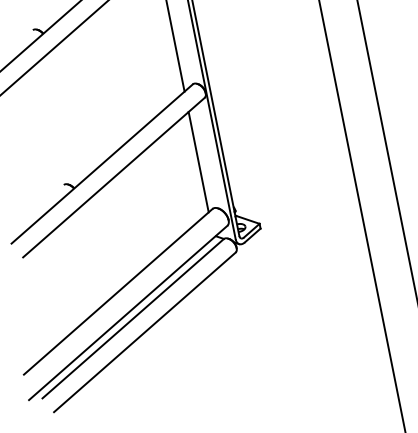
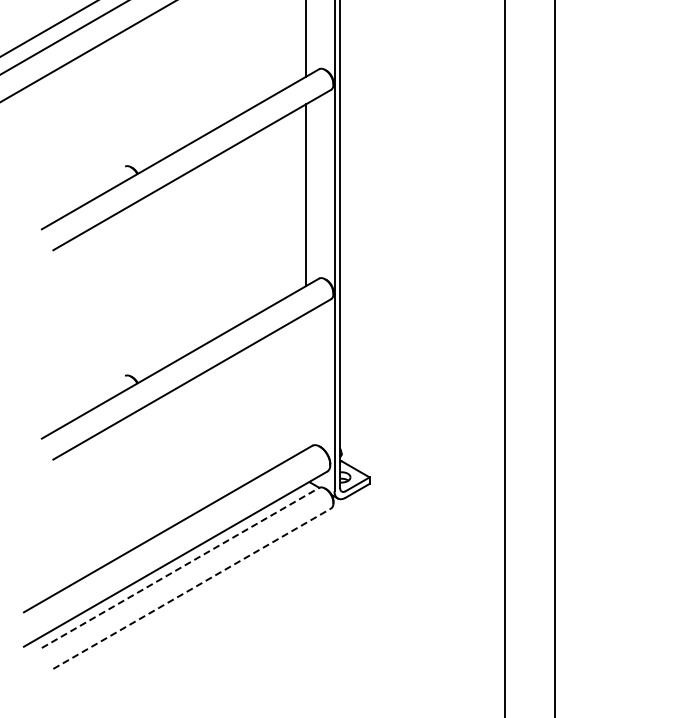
line: (198, 162) -> (306, 381), removed
line: (133, 318) -> (180, 567), solid -> dashed
line: (145, 332) -> (192, 588), solid -> dashed

